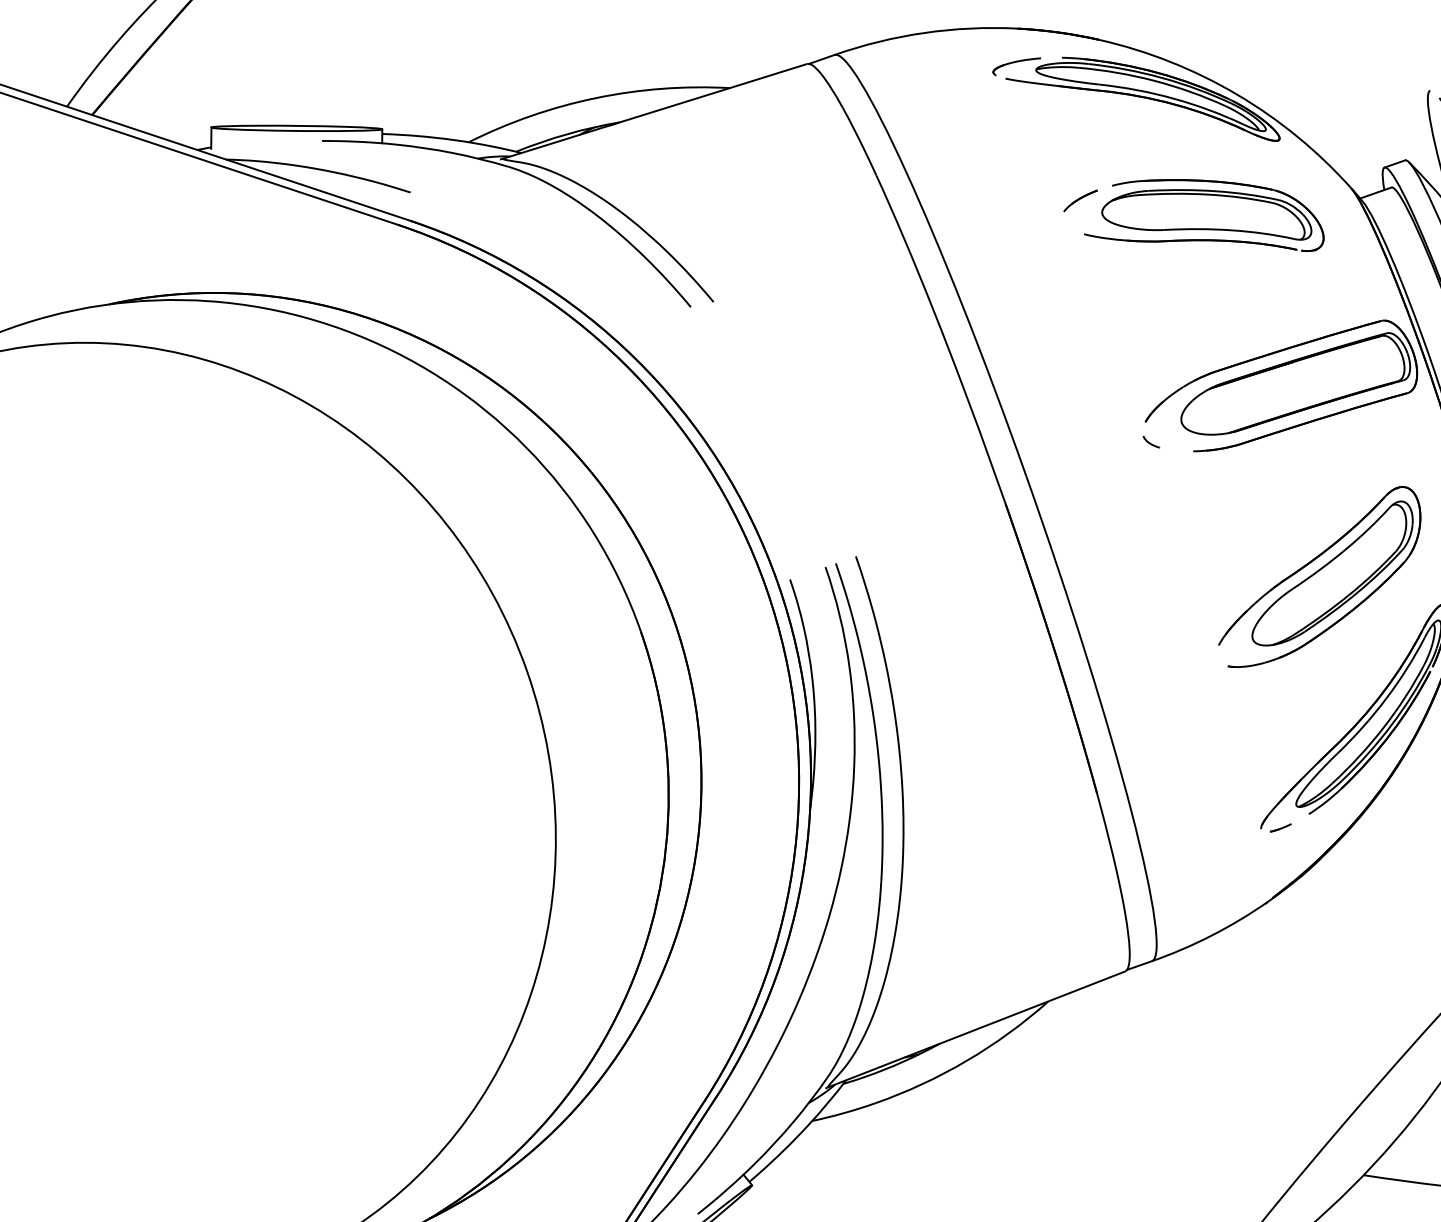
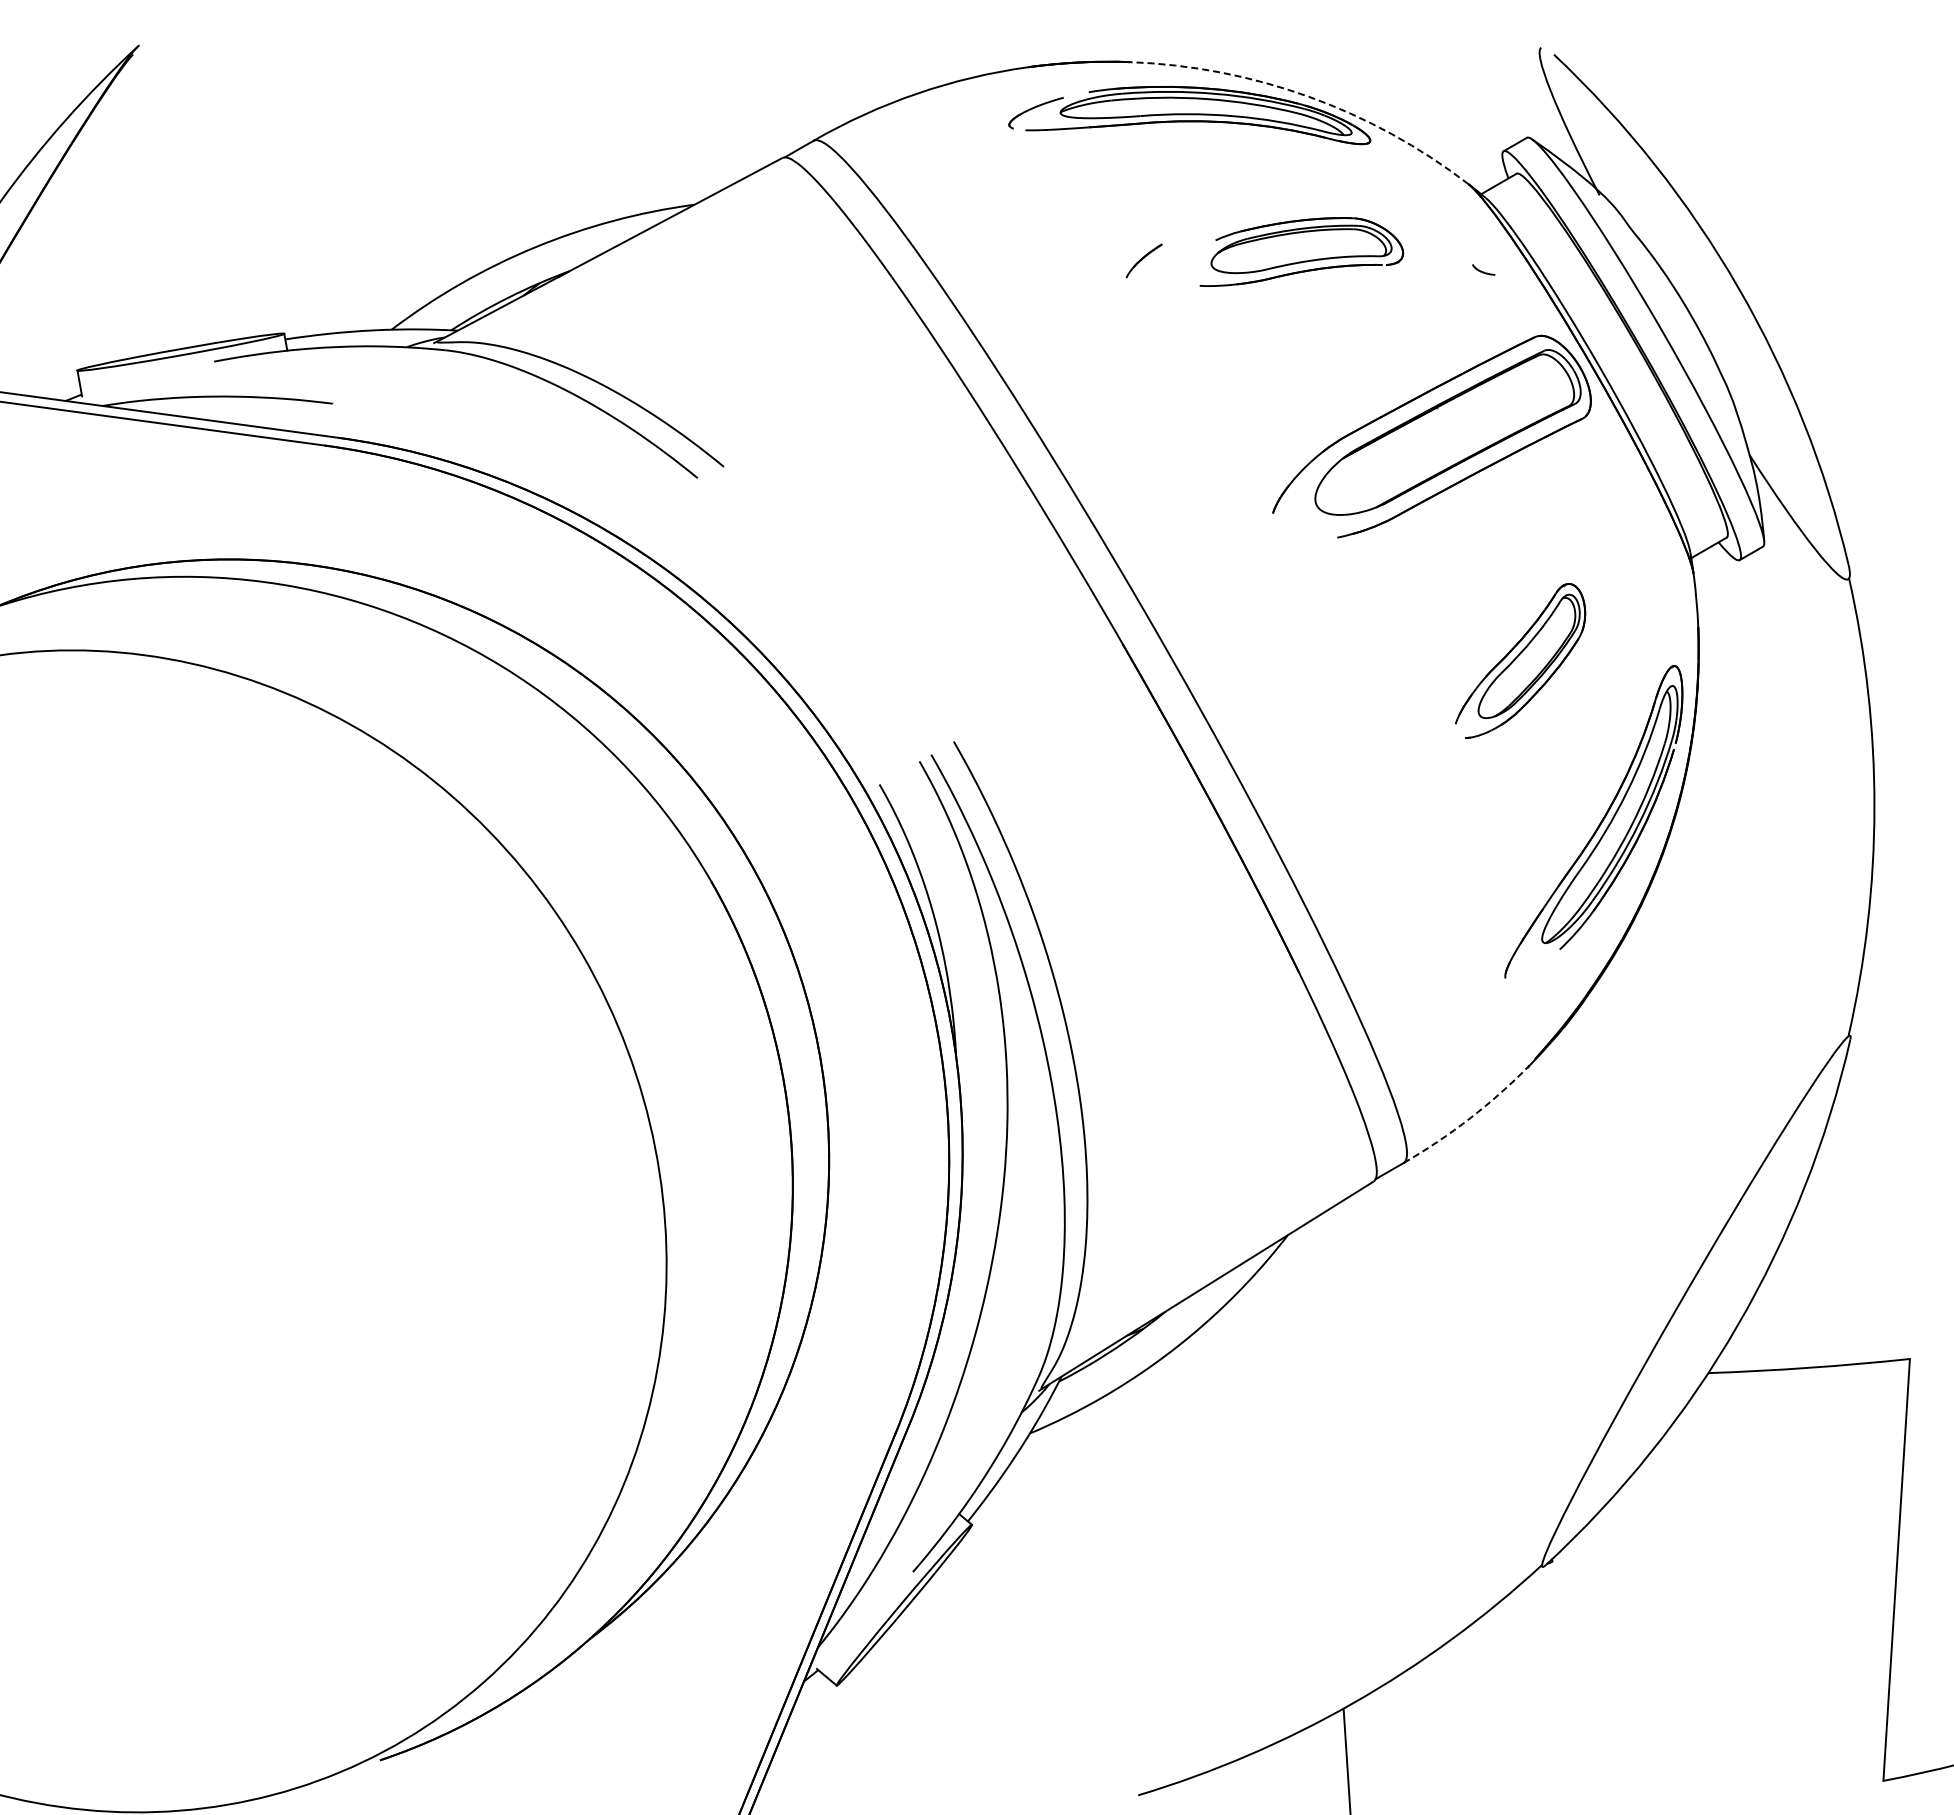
arc: (1236, 94) -> (1308, 96), solid -> dashed
part: (1207, 217) -> (1301, 251), size x0.7
curve: (1151, 443) -> (1483, 271), moved
part: (1321, 577) -> (1520, 660), size x0.6
line: (1280, 827) -> (1528, 972), removed
arc: (1211, 935) -> (1470, 1118), solid -> dashed

